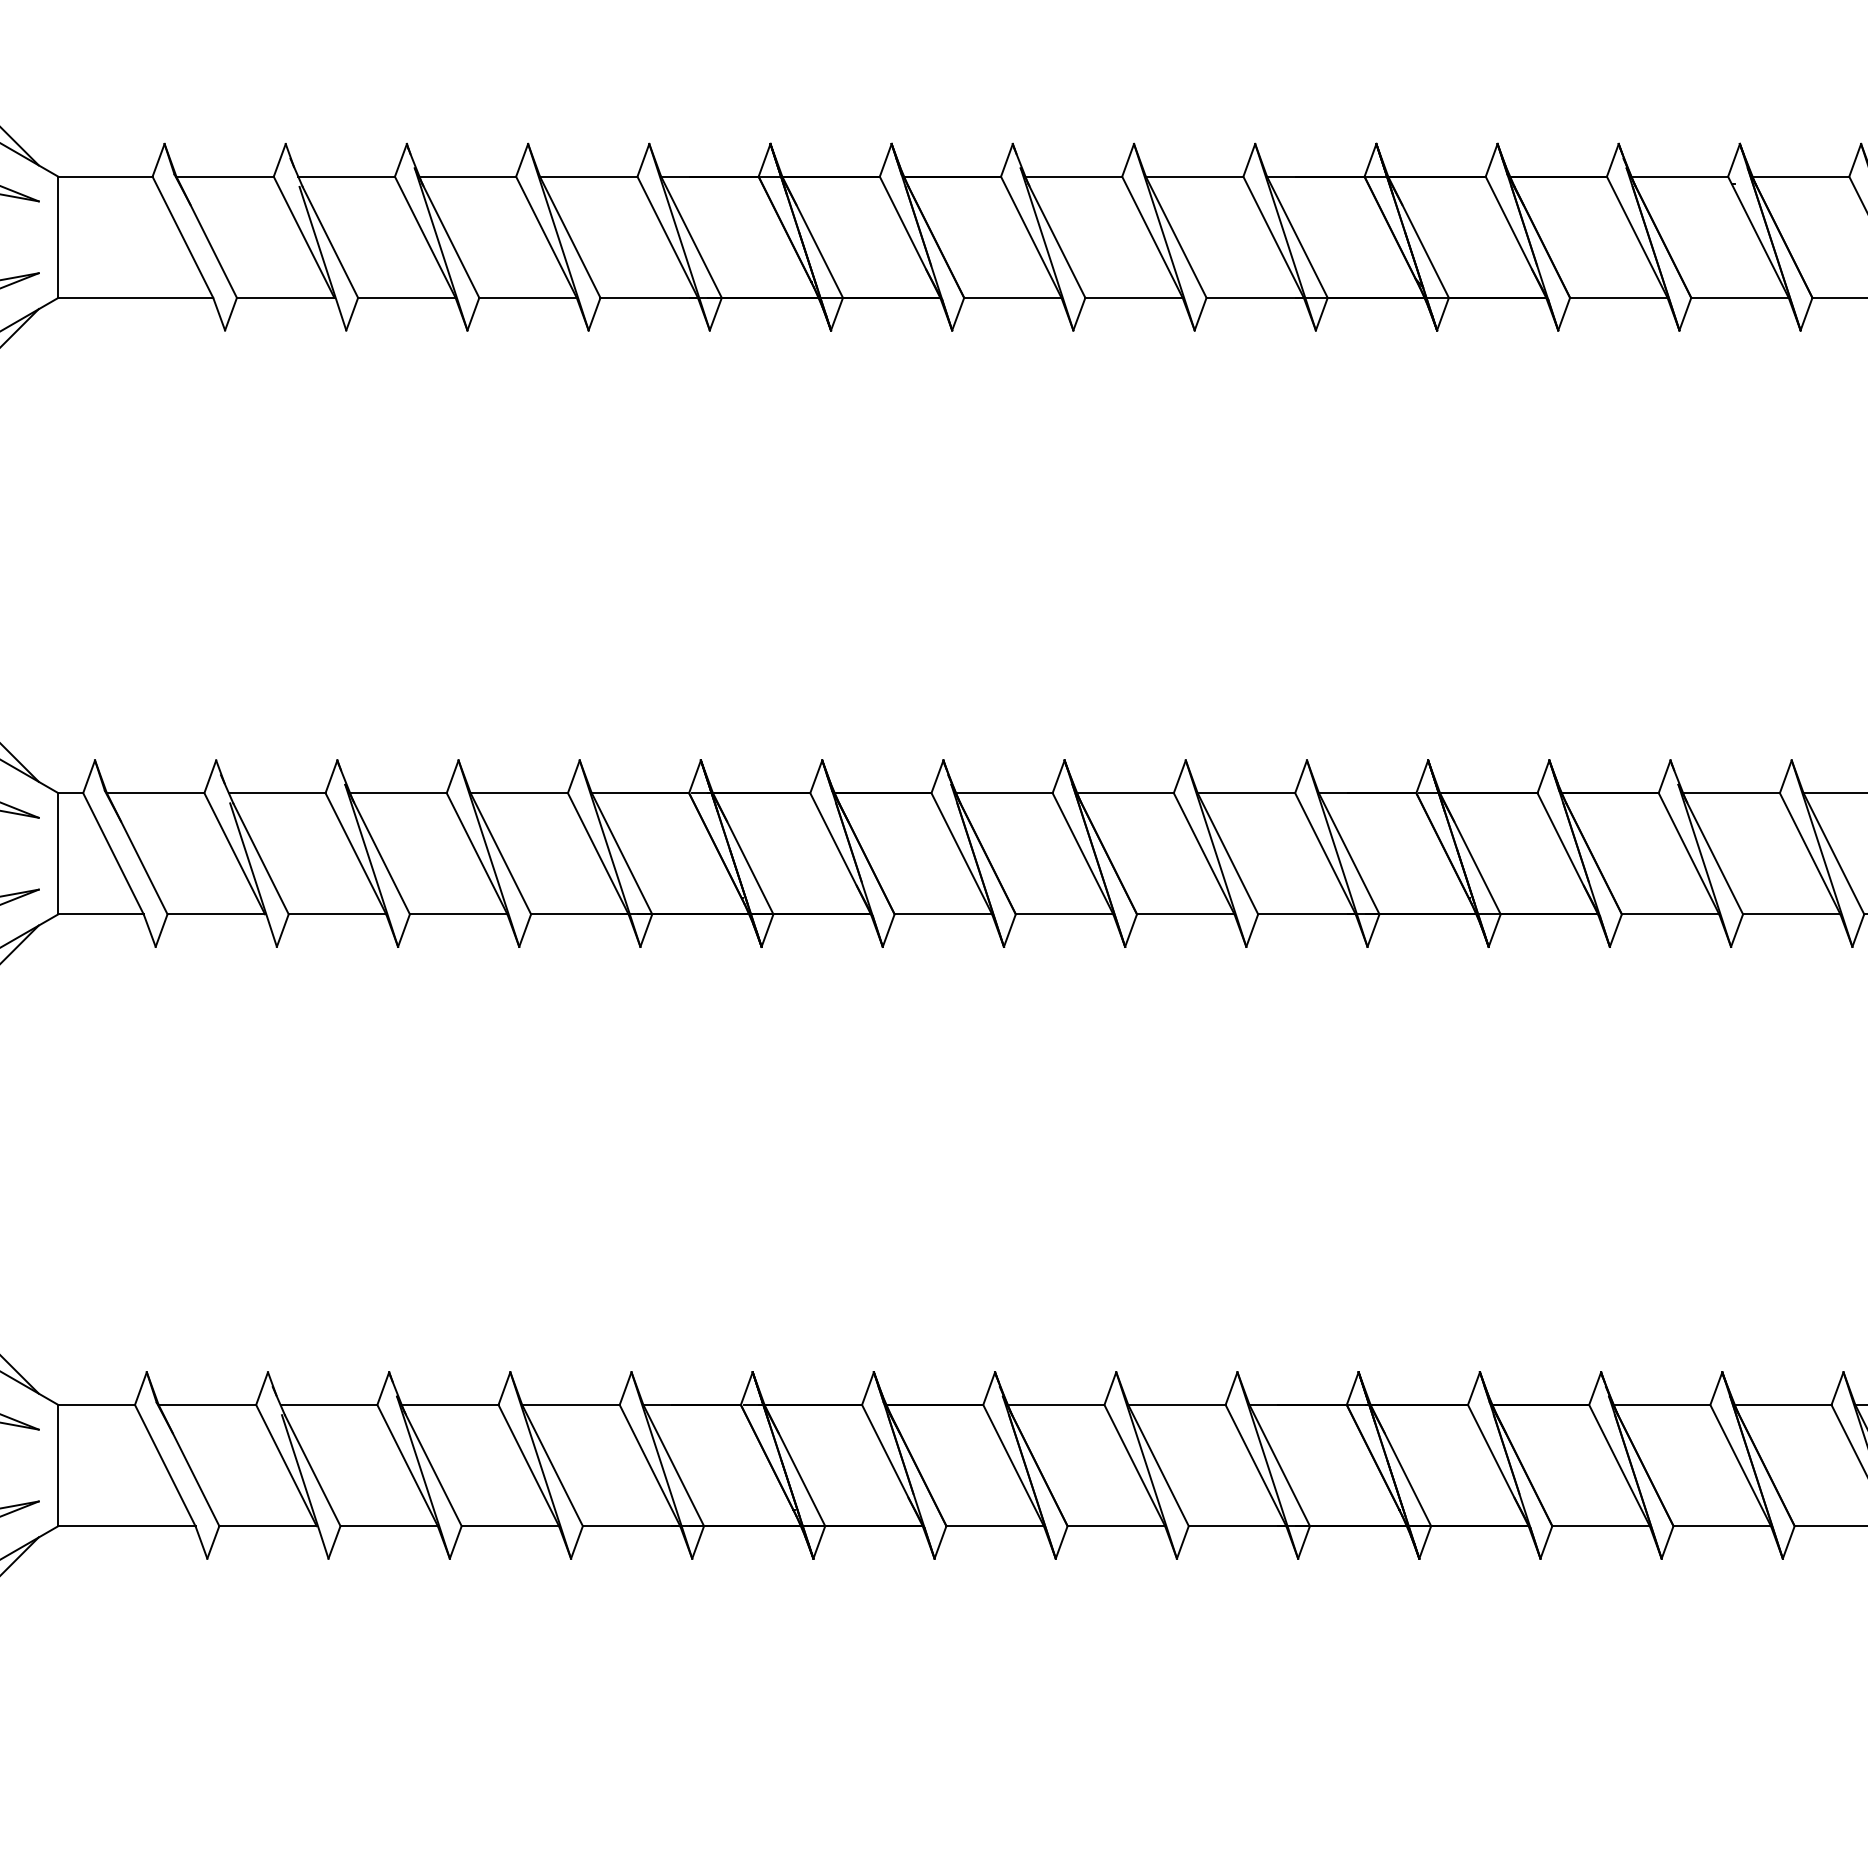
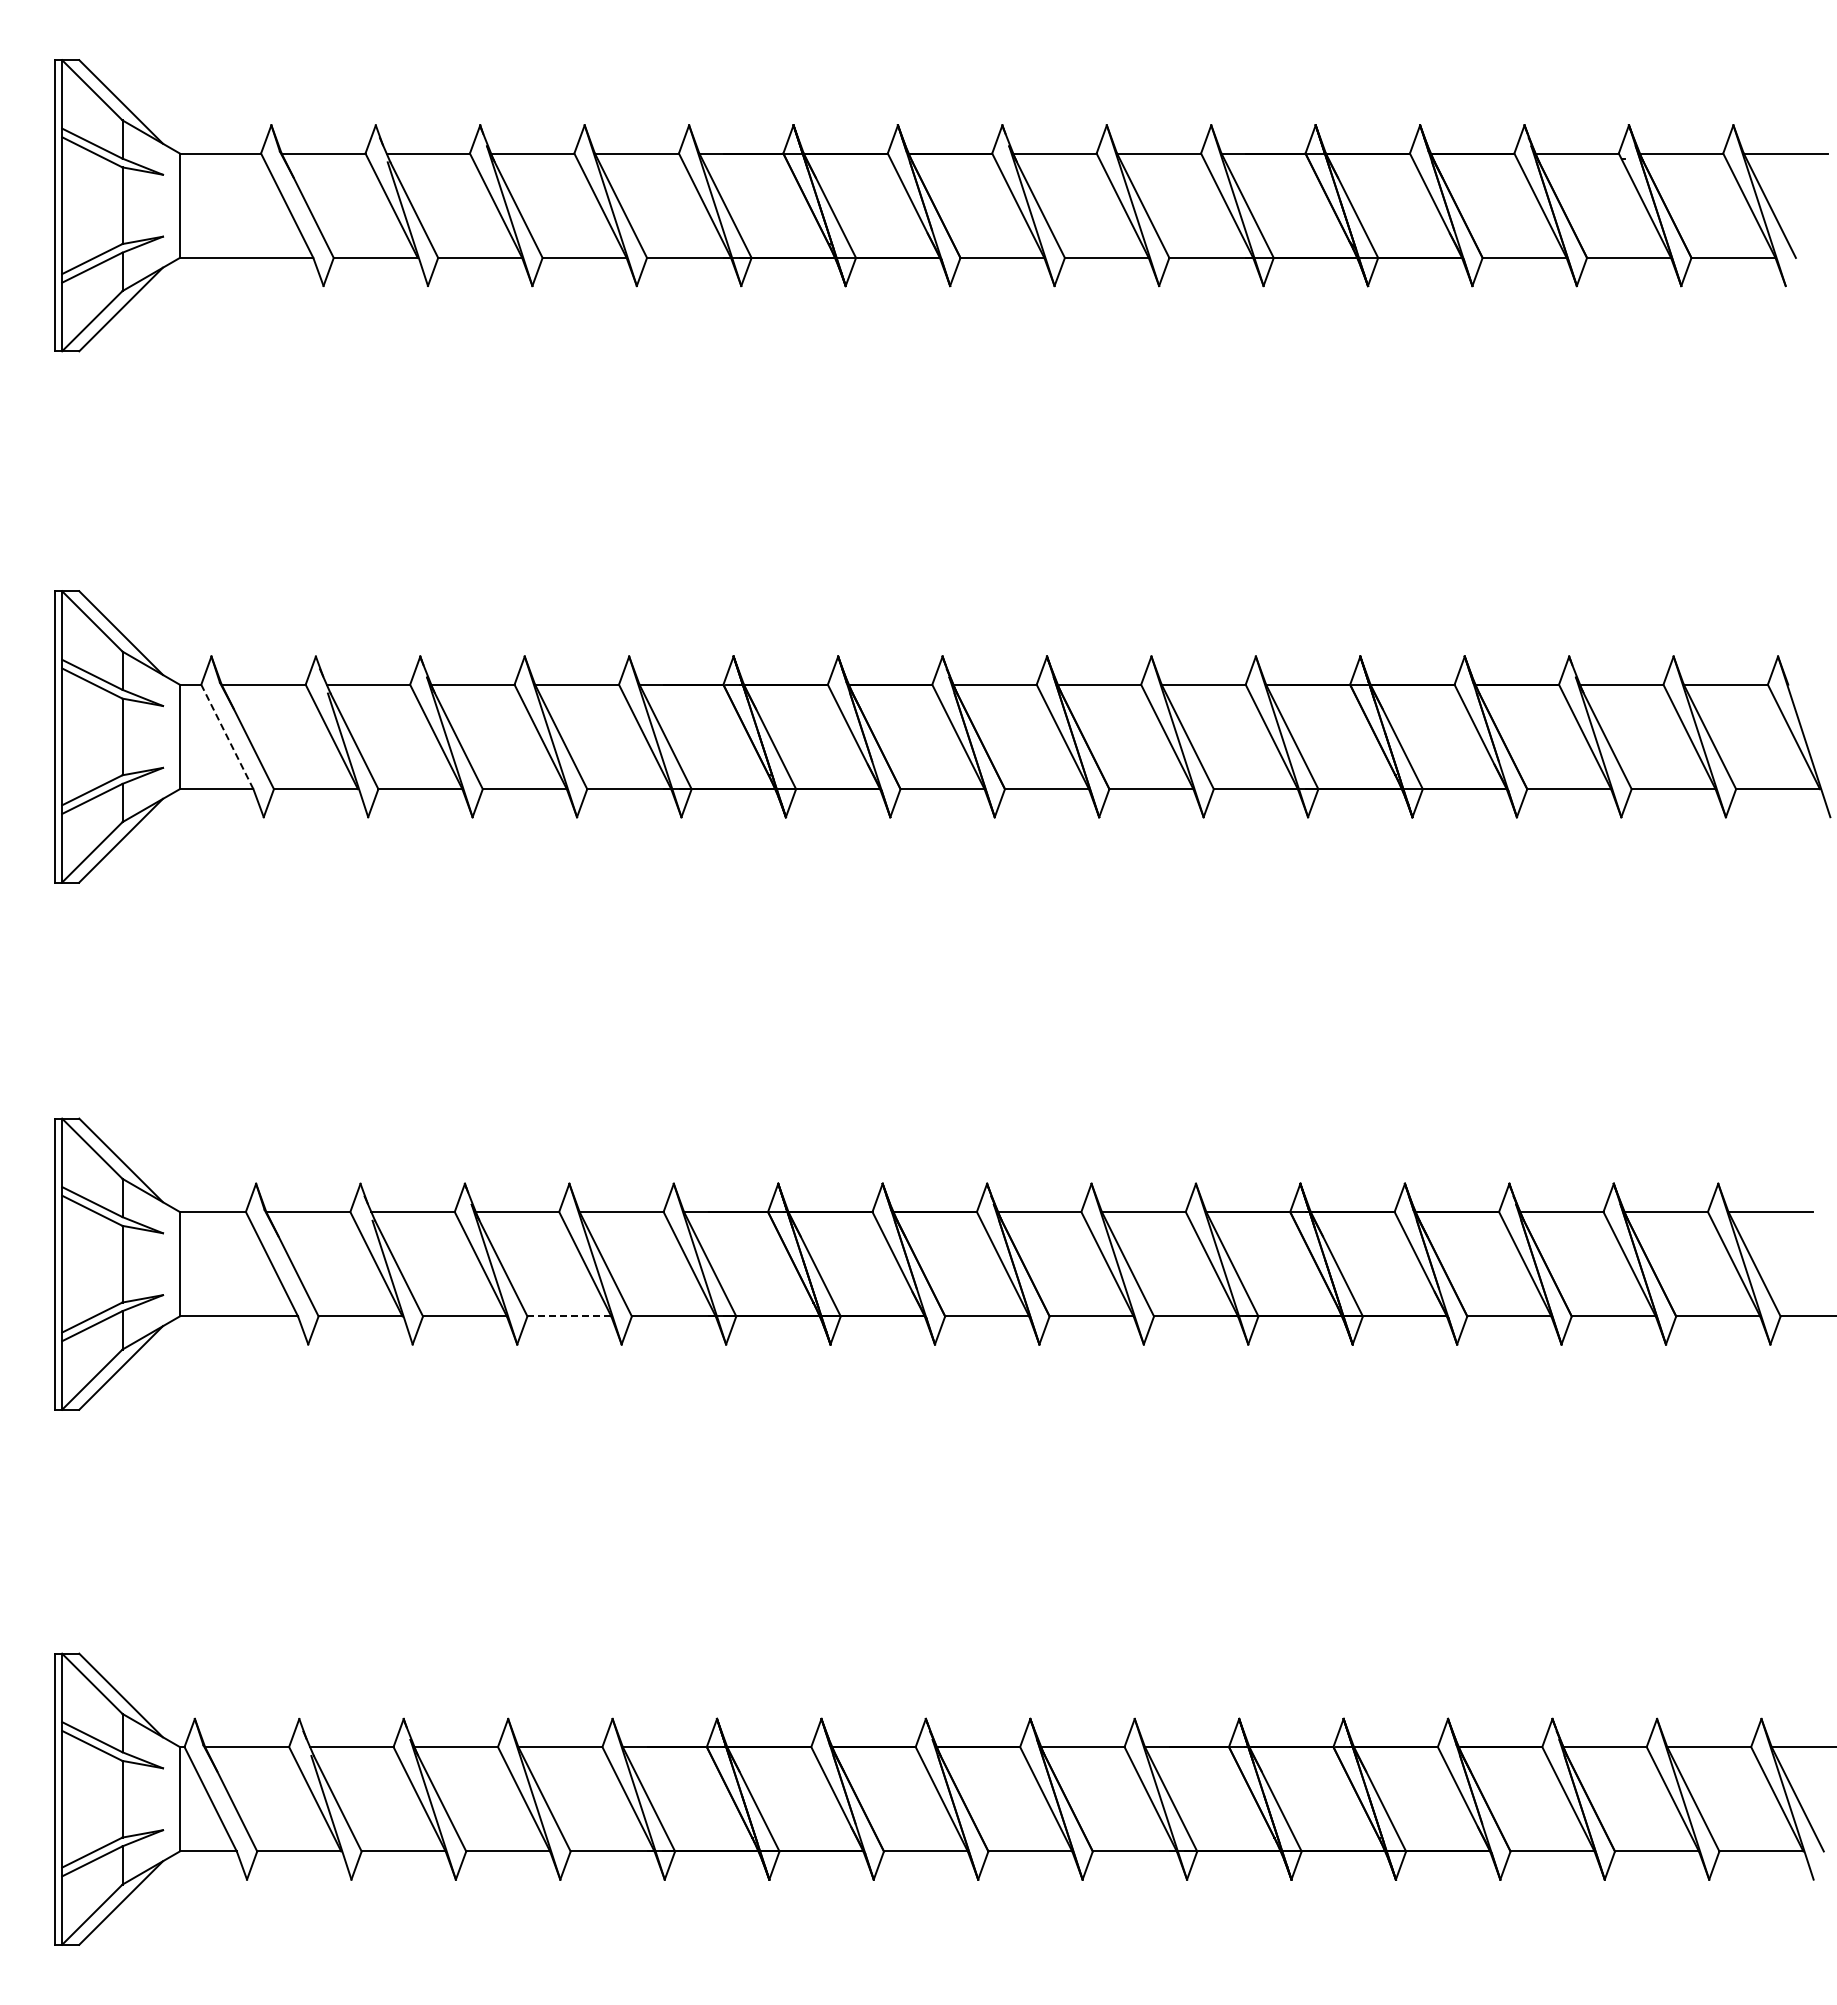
line: (113, 853) -> (227, 736), solid -> dashed
line: (510, 1526) -> (569, 1316), solid -> dashed

